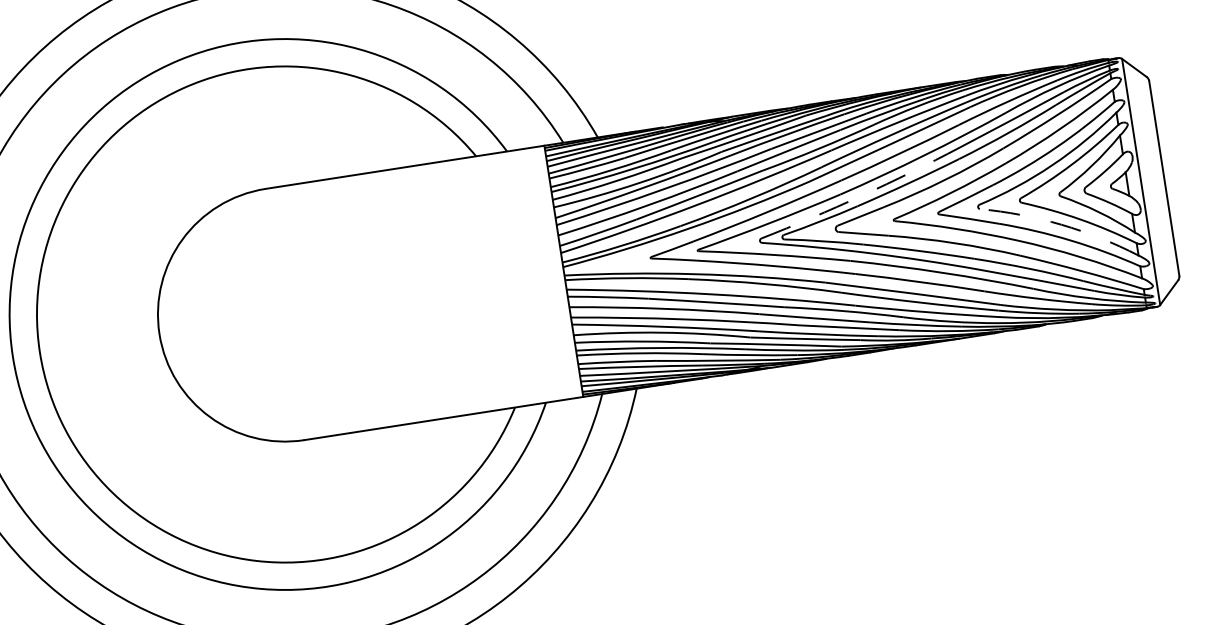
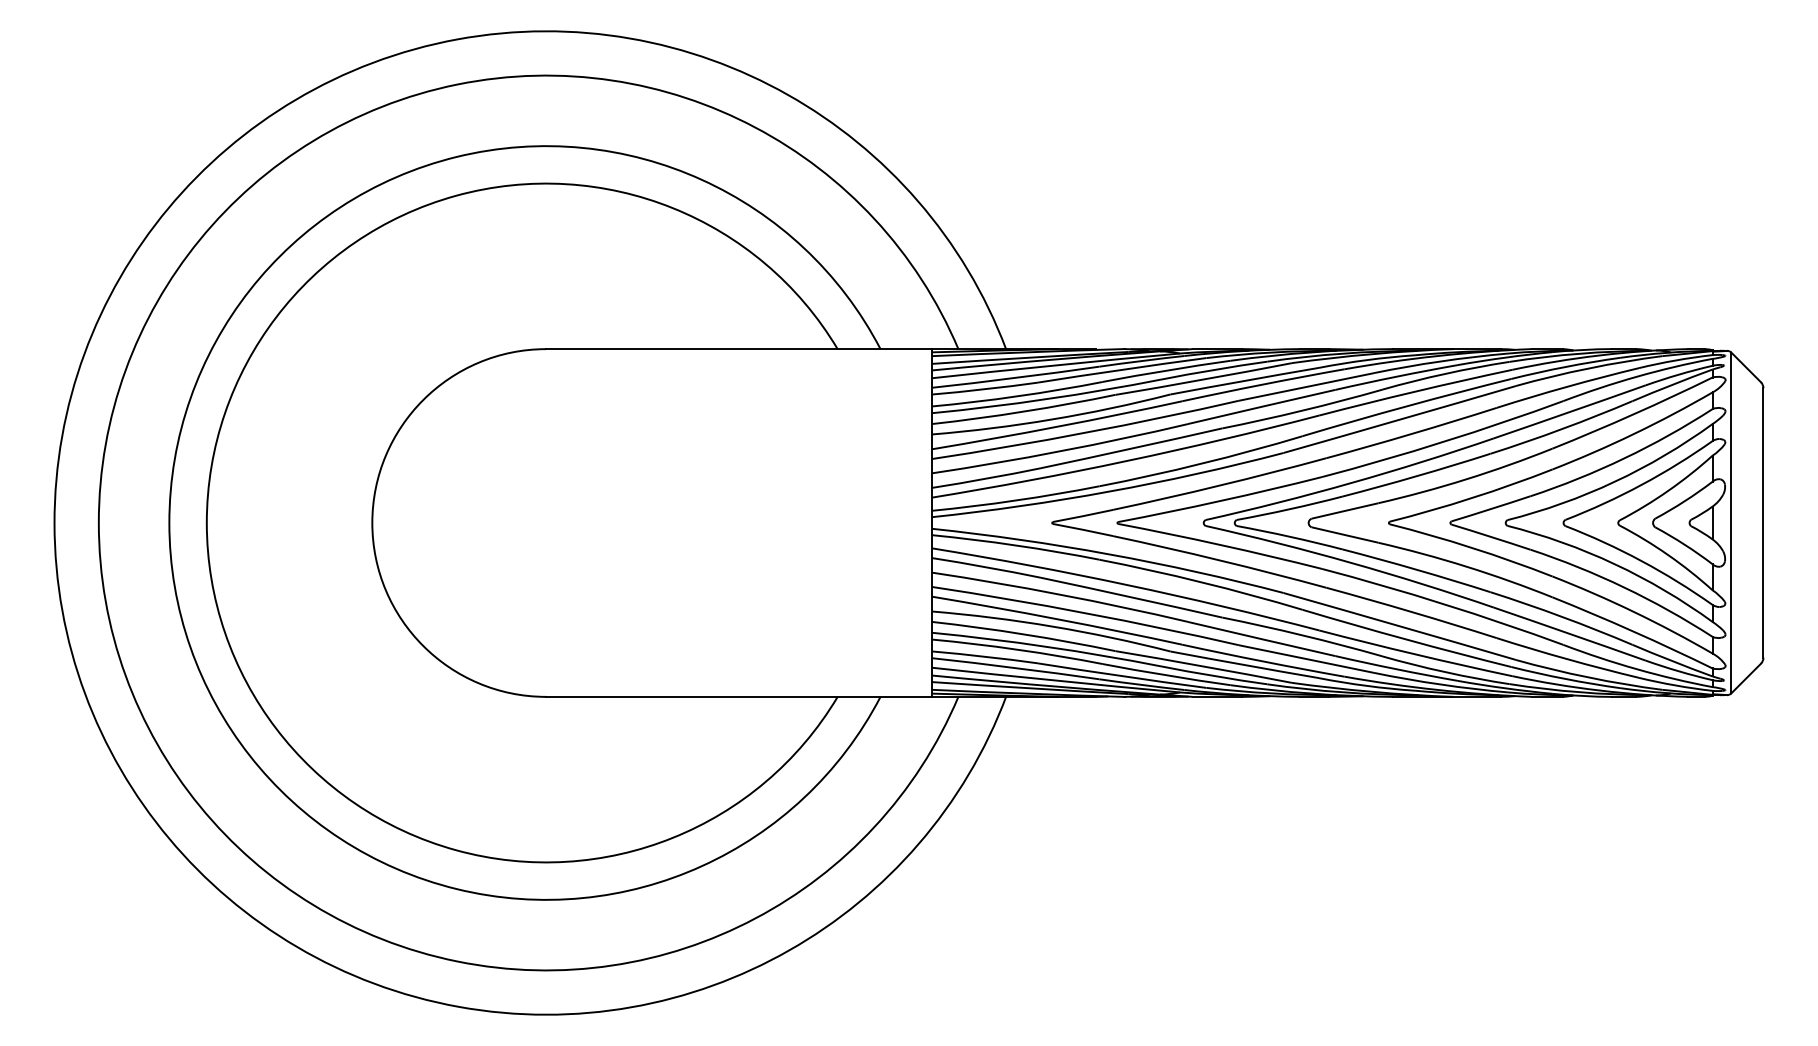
arc: (861, 196) -> (1350, 483), dashed -> solid
arc: (1061, 225) -> (1614, 564), dashed -> solid

